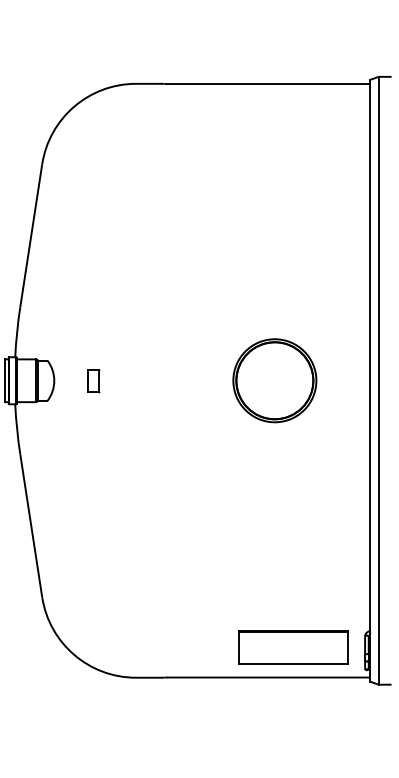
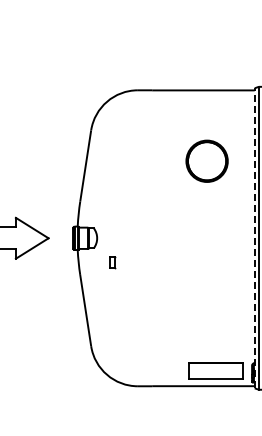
part: (273, 379) -> (206, 160), moved
part: (93, 381) -> (112, 262), moved
line: (369, 381) -> (254, 238), solid -> dashed

